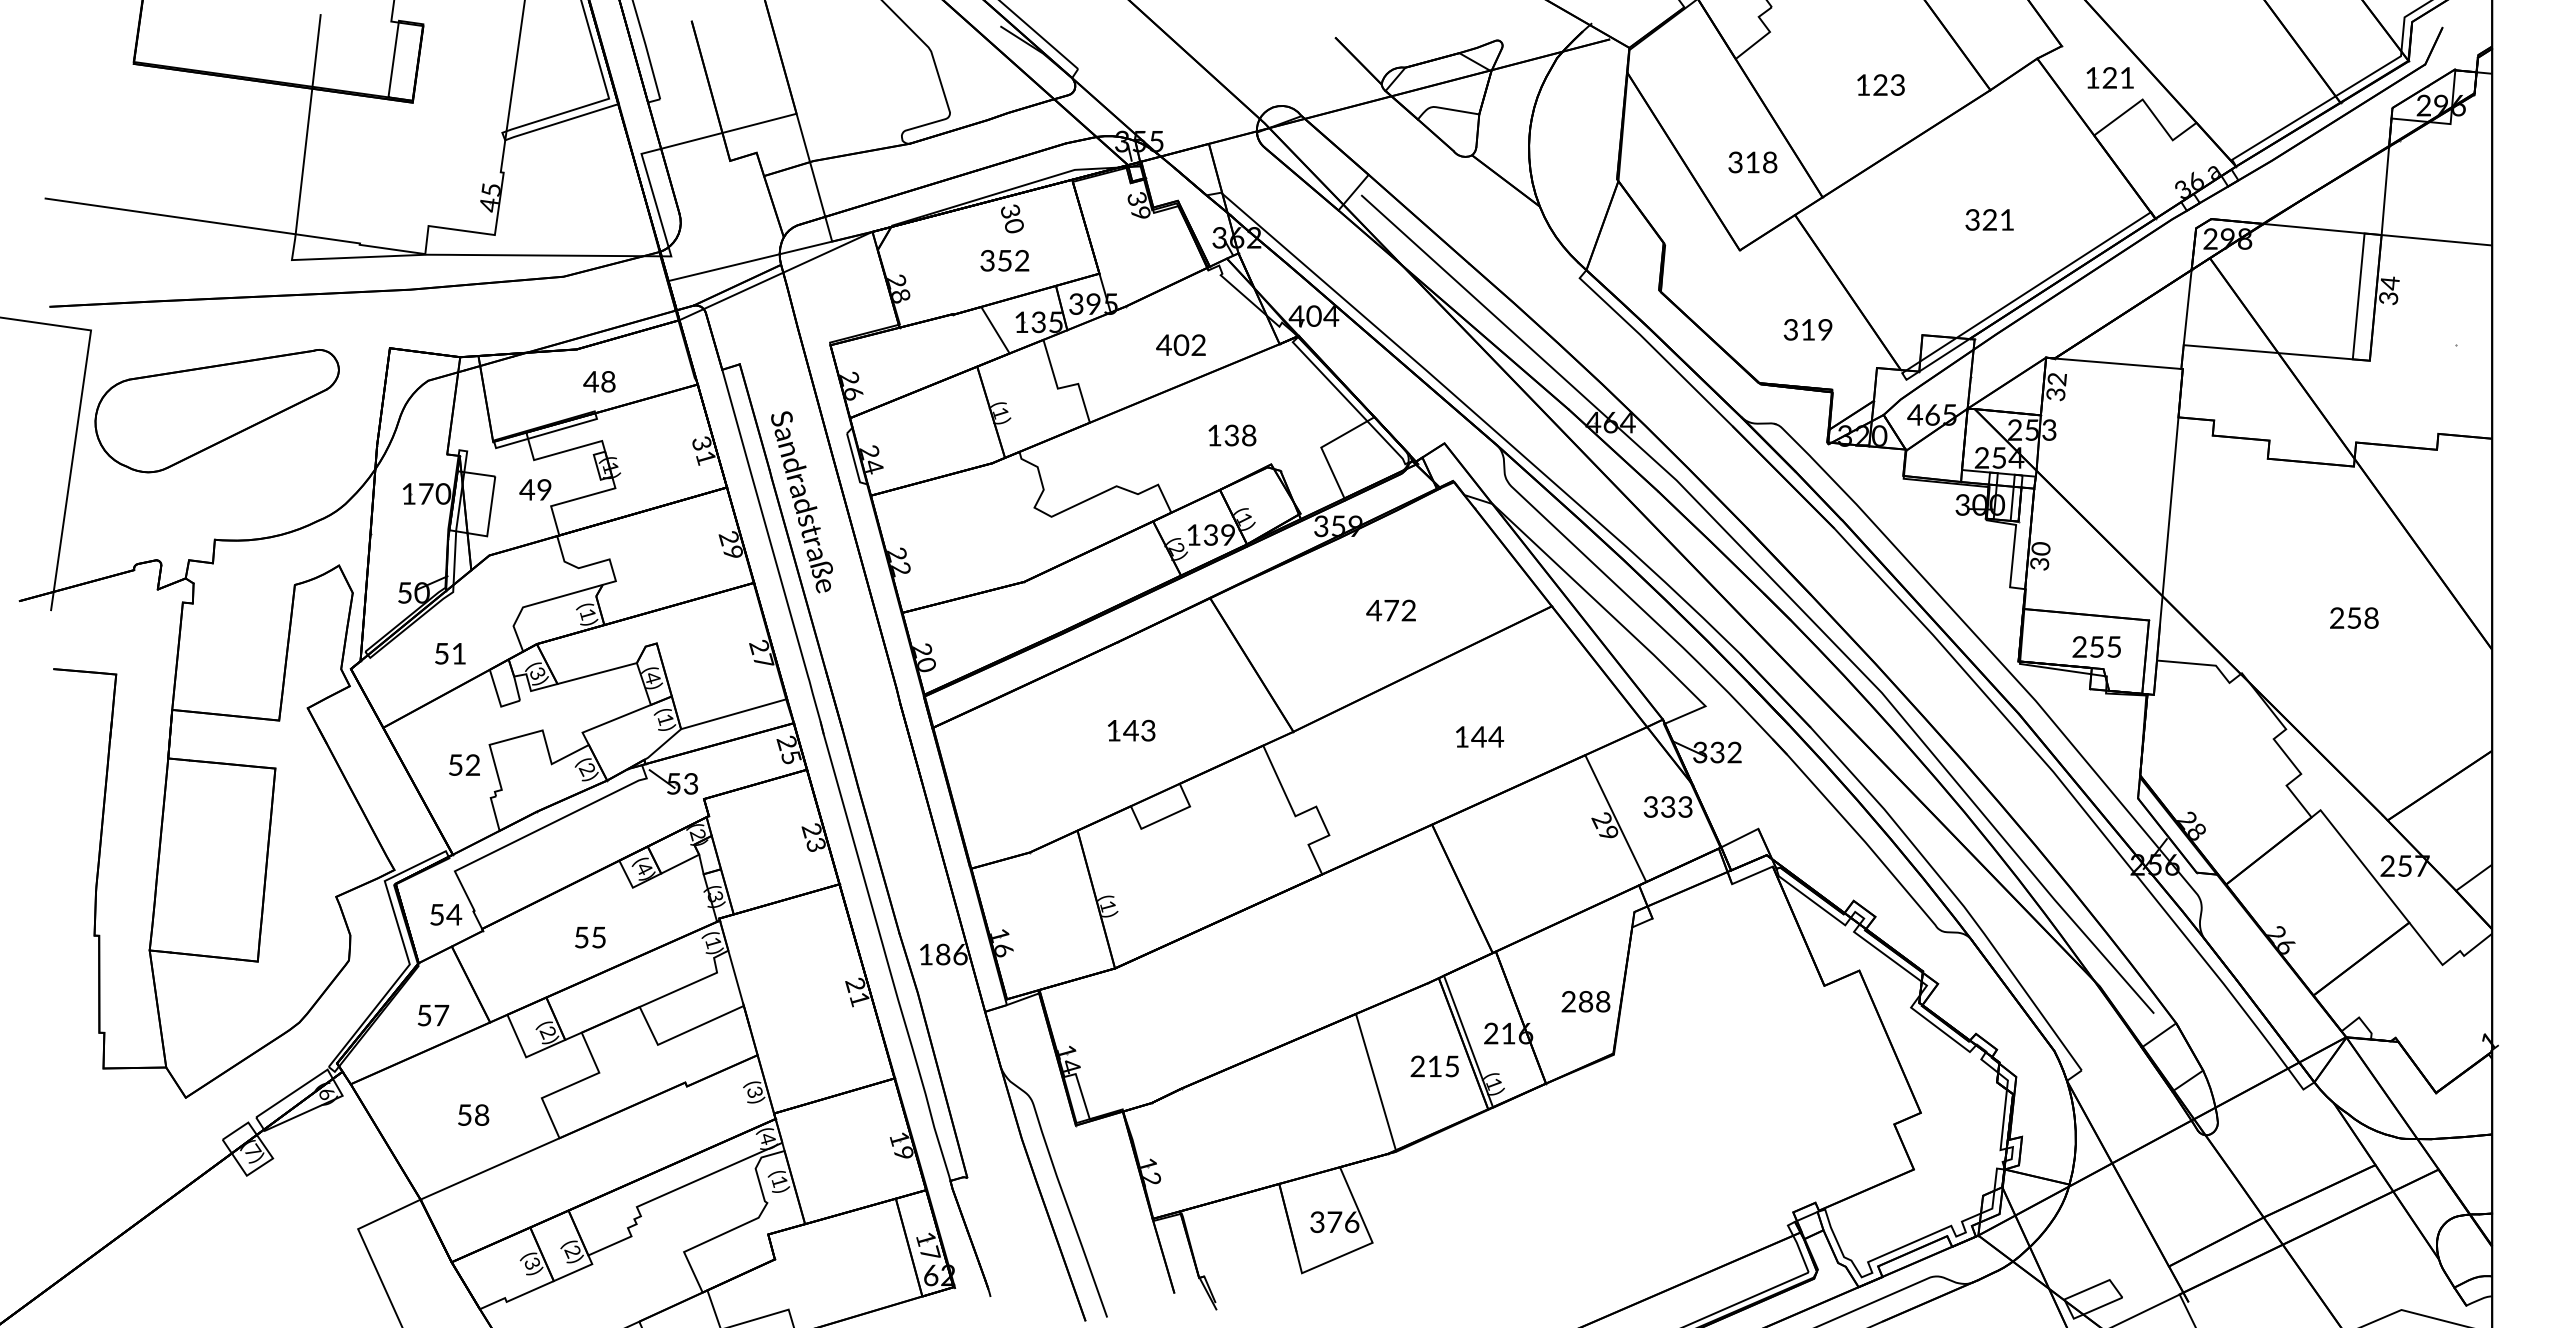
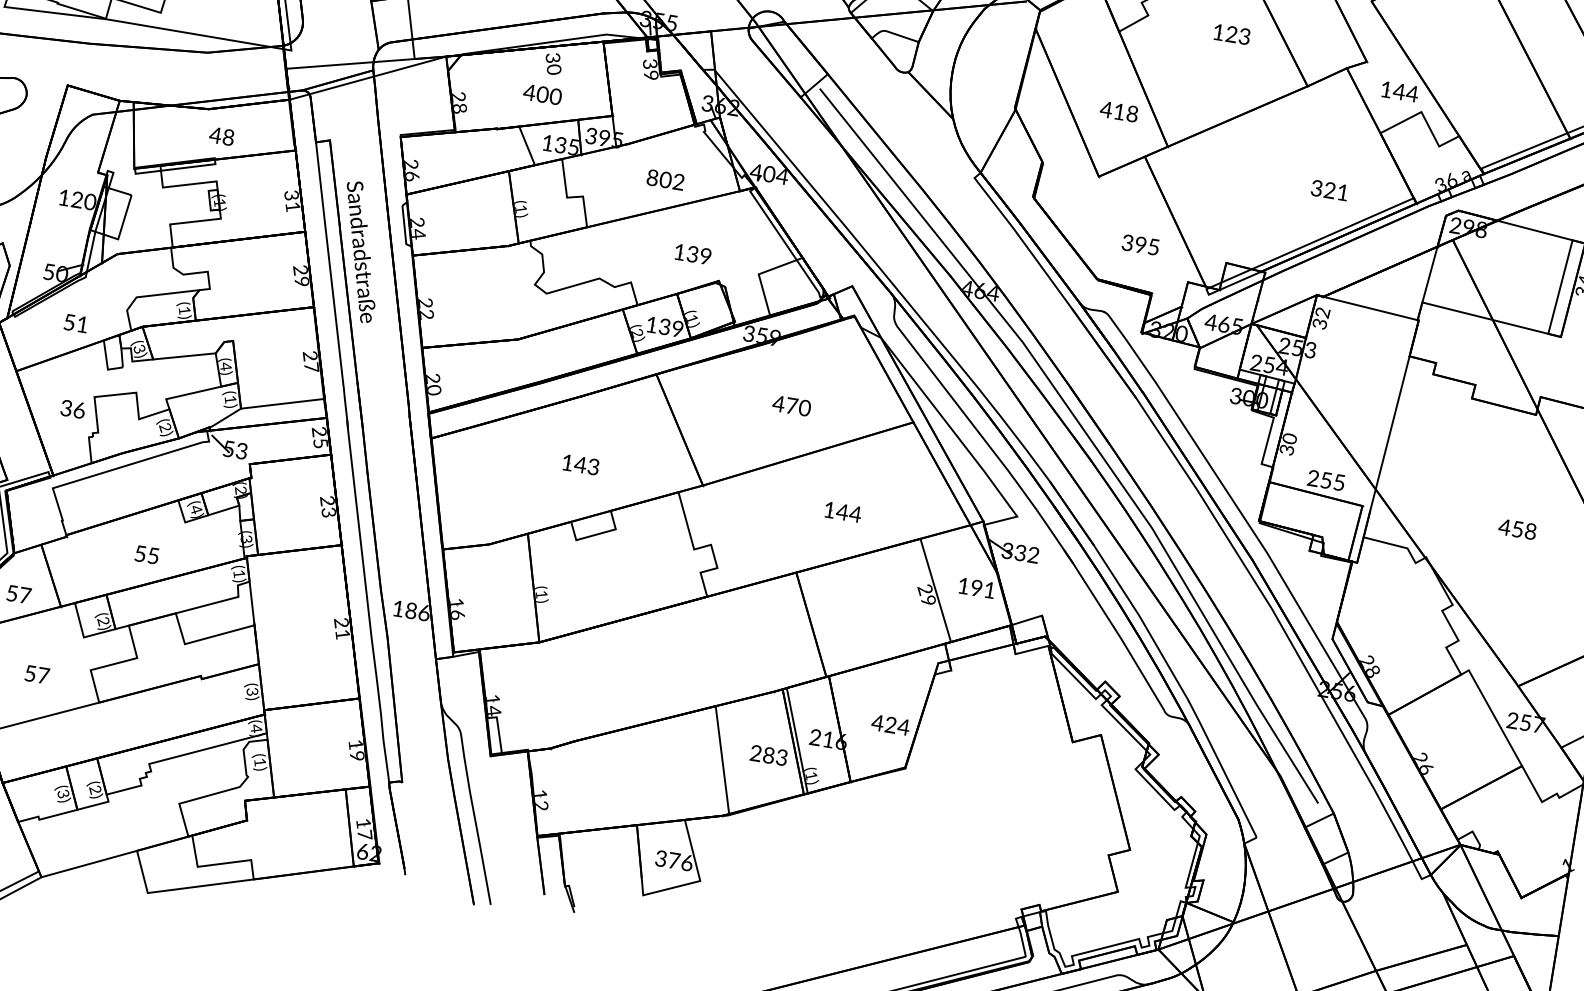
text: (2117, 77) -> (1405, 92), 121 -> 144
part: (1880, 84) -> (1231, 34), moved
text: (1735, 162) -> (1106, 109), 318 -> 418
part: (1989, 219) -> (1329, 190), moved
text: (1004, 260) -> (542, 94), 352 -> 400
text: (1816, 329) -> (1147, 245), 319 -> 395
text: (1163, 345) -> (652, 177), 402 -> 802
text: (1249, 436) -> (705, 257), 138 -> 139
part: (535, 489) -> (160, 209), removed
text: (426, 493) -> (77, 199), 170 -> 120
text: (1408, 610) -> (804, 408), 472 -> 470
text: (2336, 617) -> (1504, 526), 258 -> 458
part: (2096, 646) -> (1326, 480), moved
text: (464, 764) -> (73, 408), 52 -> 36
text: (1667, 806) -> (976, 587), 333 -> 191
part: (446, 914) -> (41, 519), removed
text: (1585, 1001) -> (890, 724), 288 -> 424
text: (1443, 1066) -> (775, 756), 215 -> 283
text: (482, 1114) -> (43, 675), 58 -> 57

